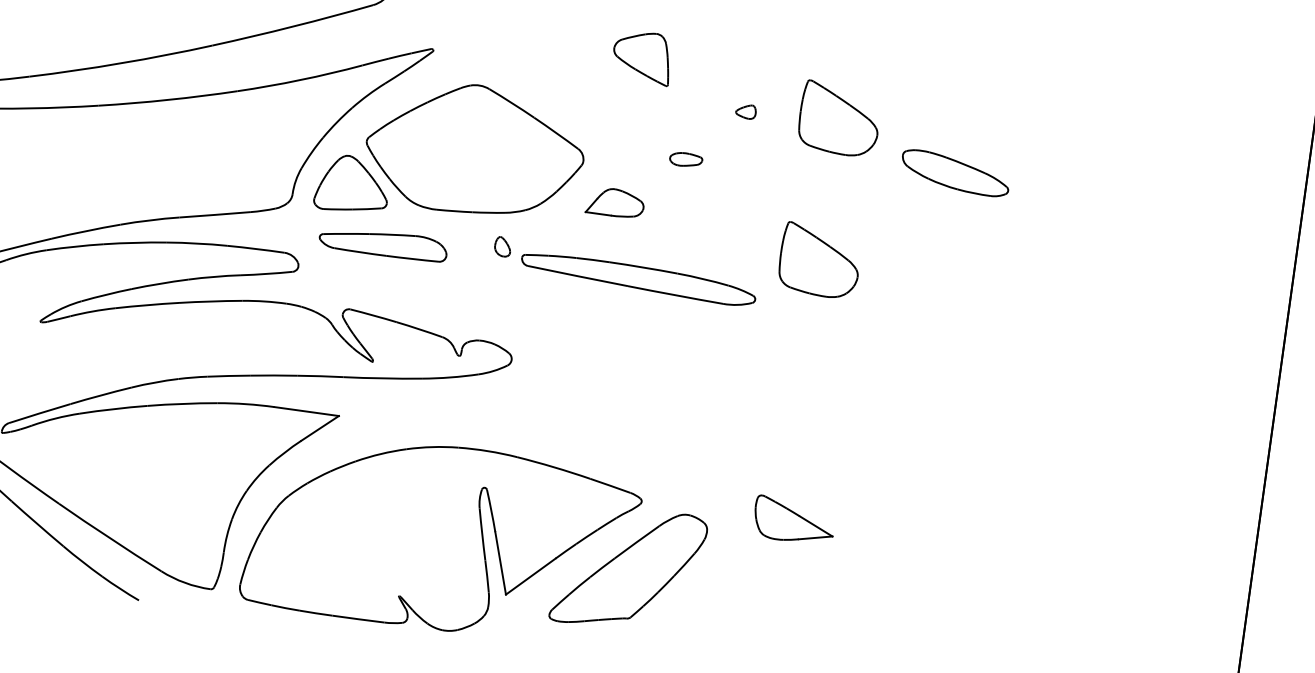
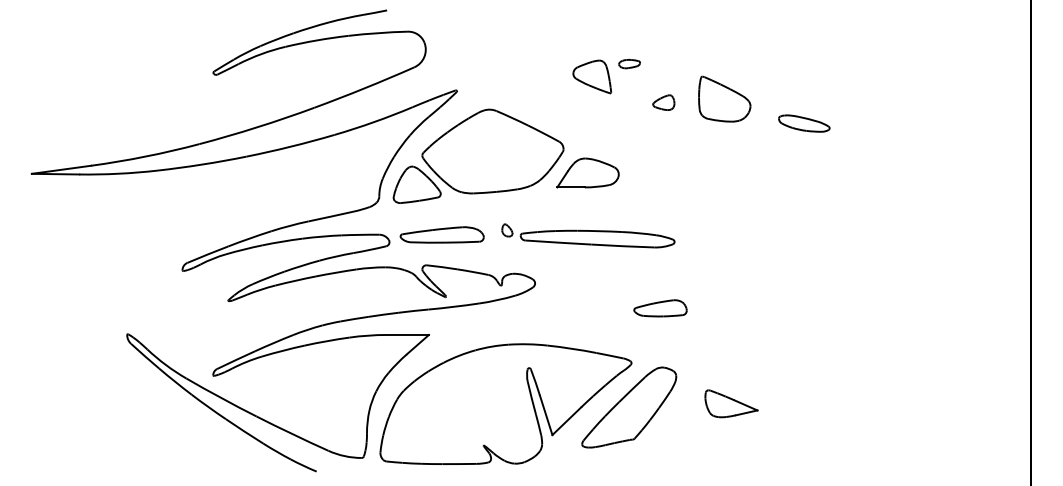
part: (745, 111) -> (663, 102), size x1.67
part: (685, 160) -> (629, 64), moved
part: (955, 173) -> (804, 123), size x0.71
part: (614, 201) -> (587, 172), size x1.67
part: (382, 242) -> (441, 234), moved
part: (819, 259) -> (724, 191), removed
part: (625, 271) -> (588, 235), moved
part: (697, 424) -> (660, 308), added
part: (794, 520) -> (731, 403), moved

